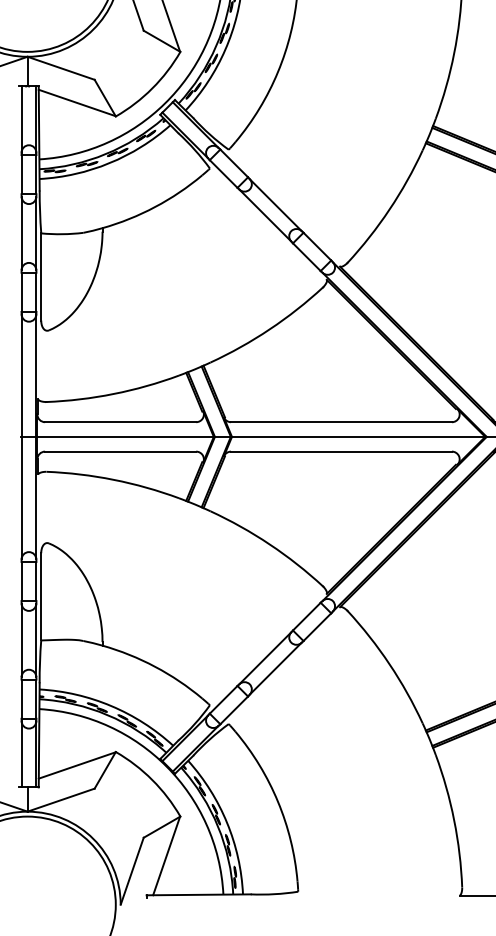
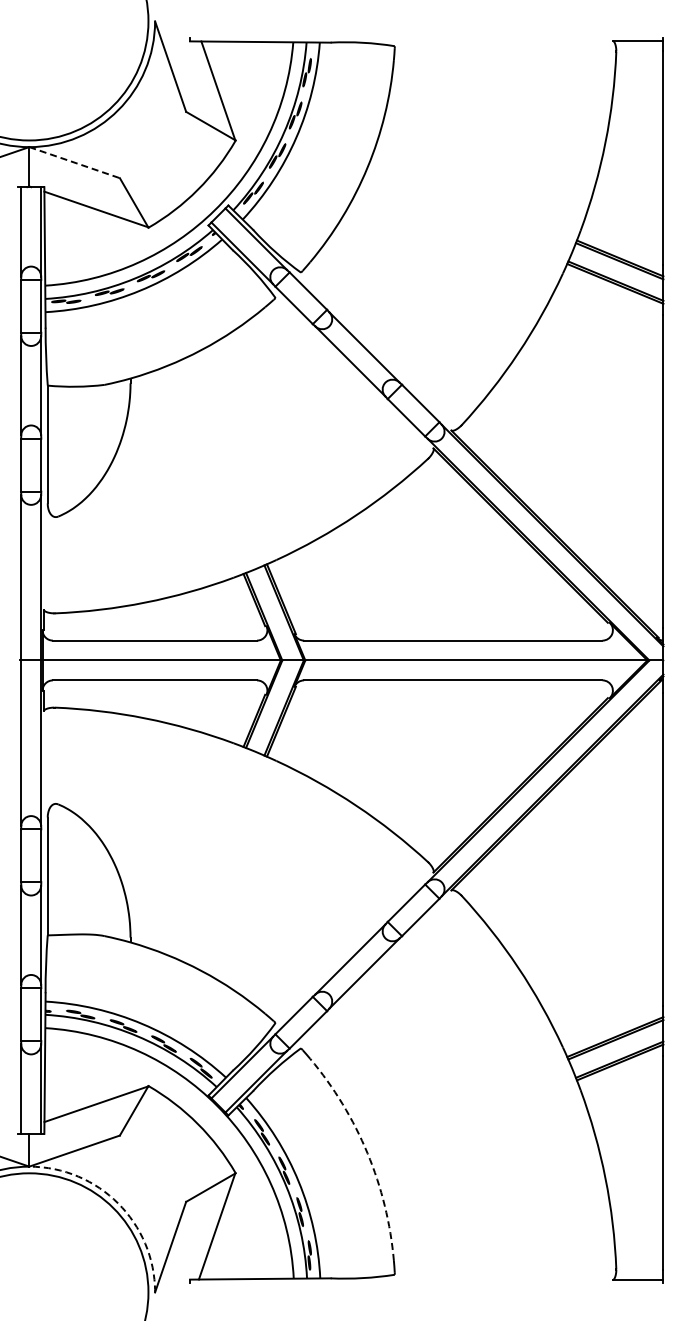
line: (61, 68) -> (74, 162), solid -> dashed
arc: (277, 801) -> (367, 1153), solid -> dashed
arc: (93, 838) -> (118, 1203), solid -> dashed

